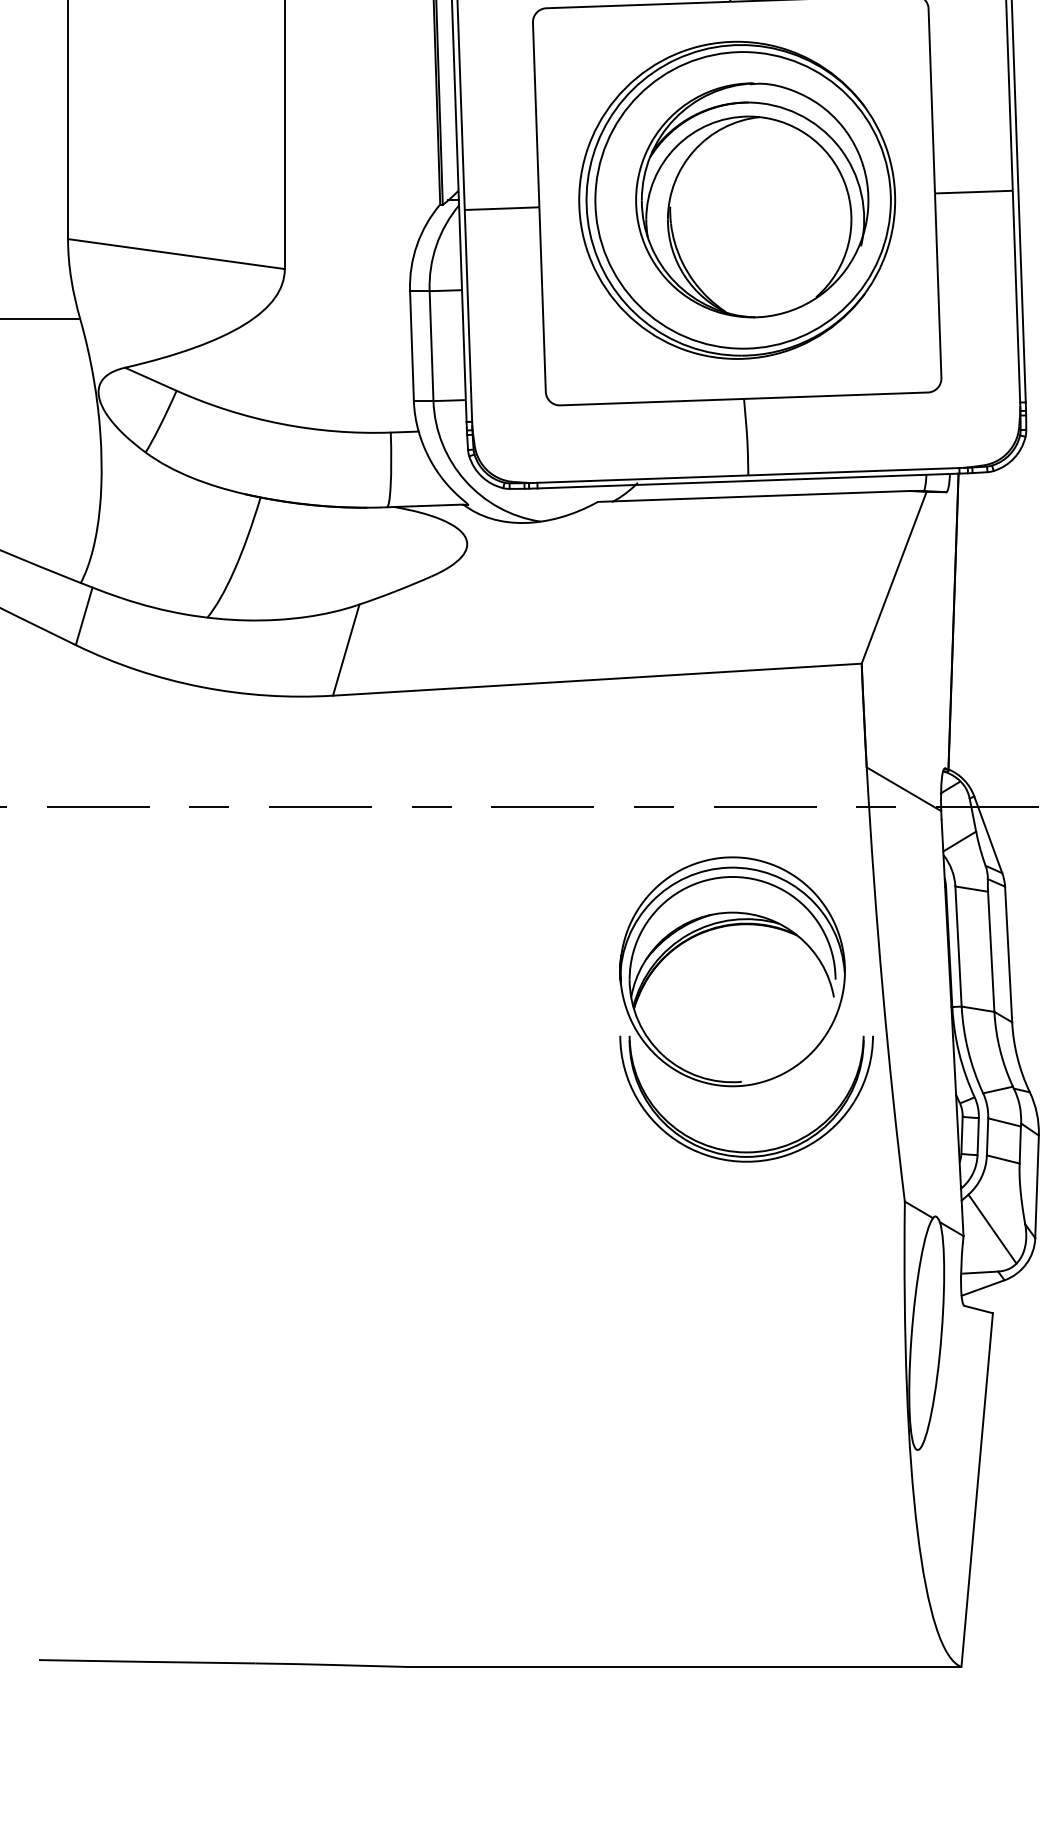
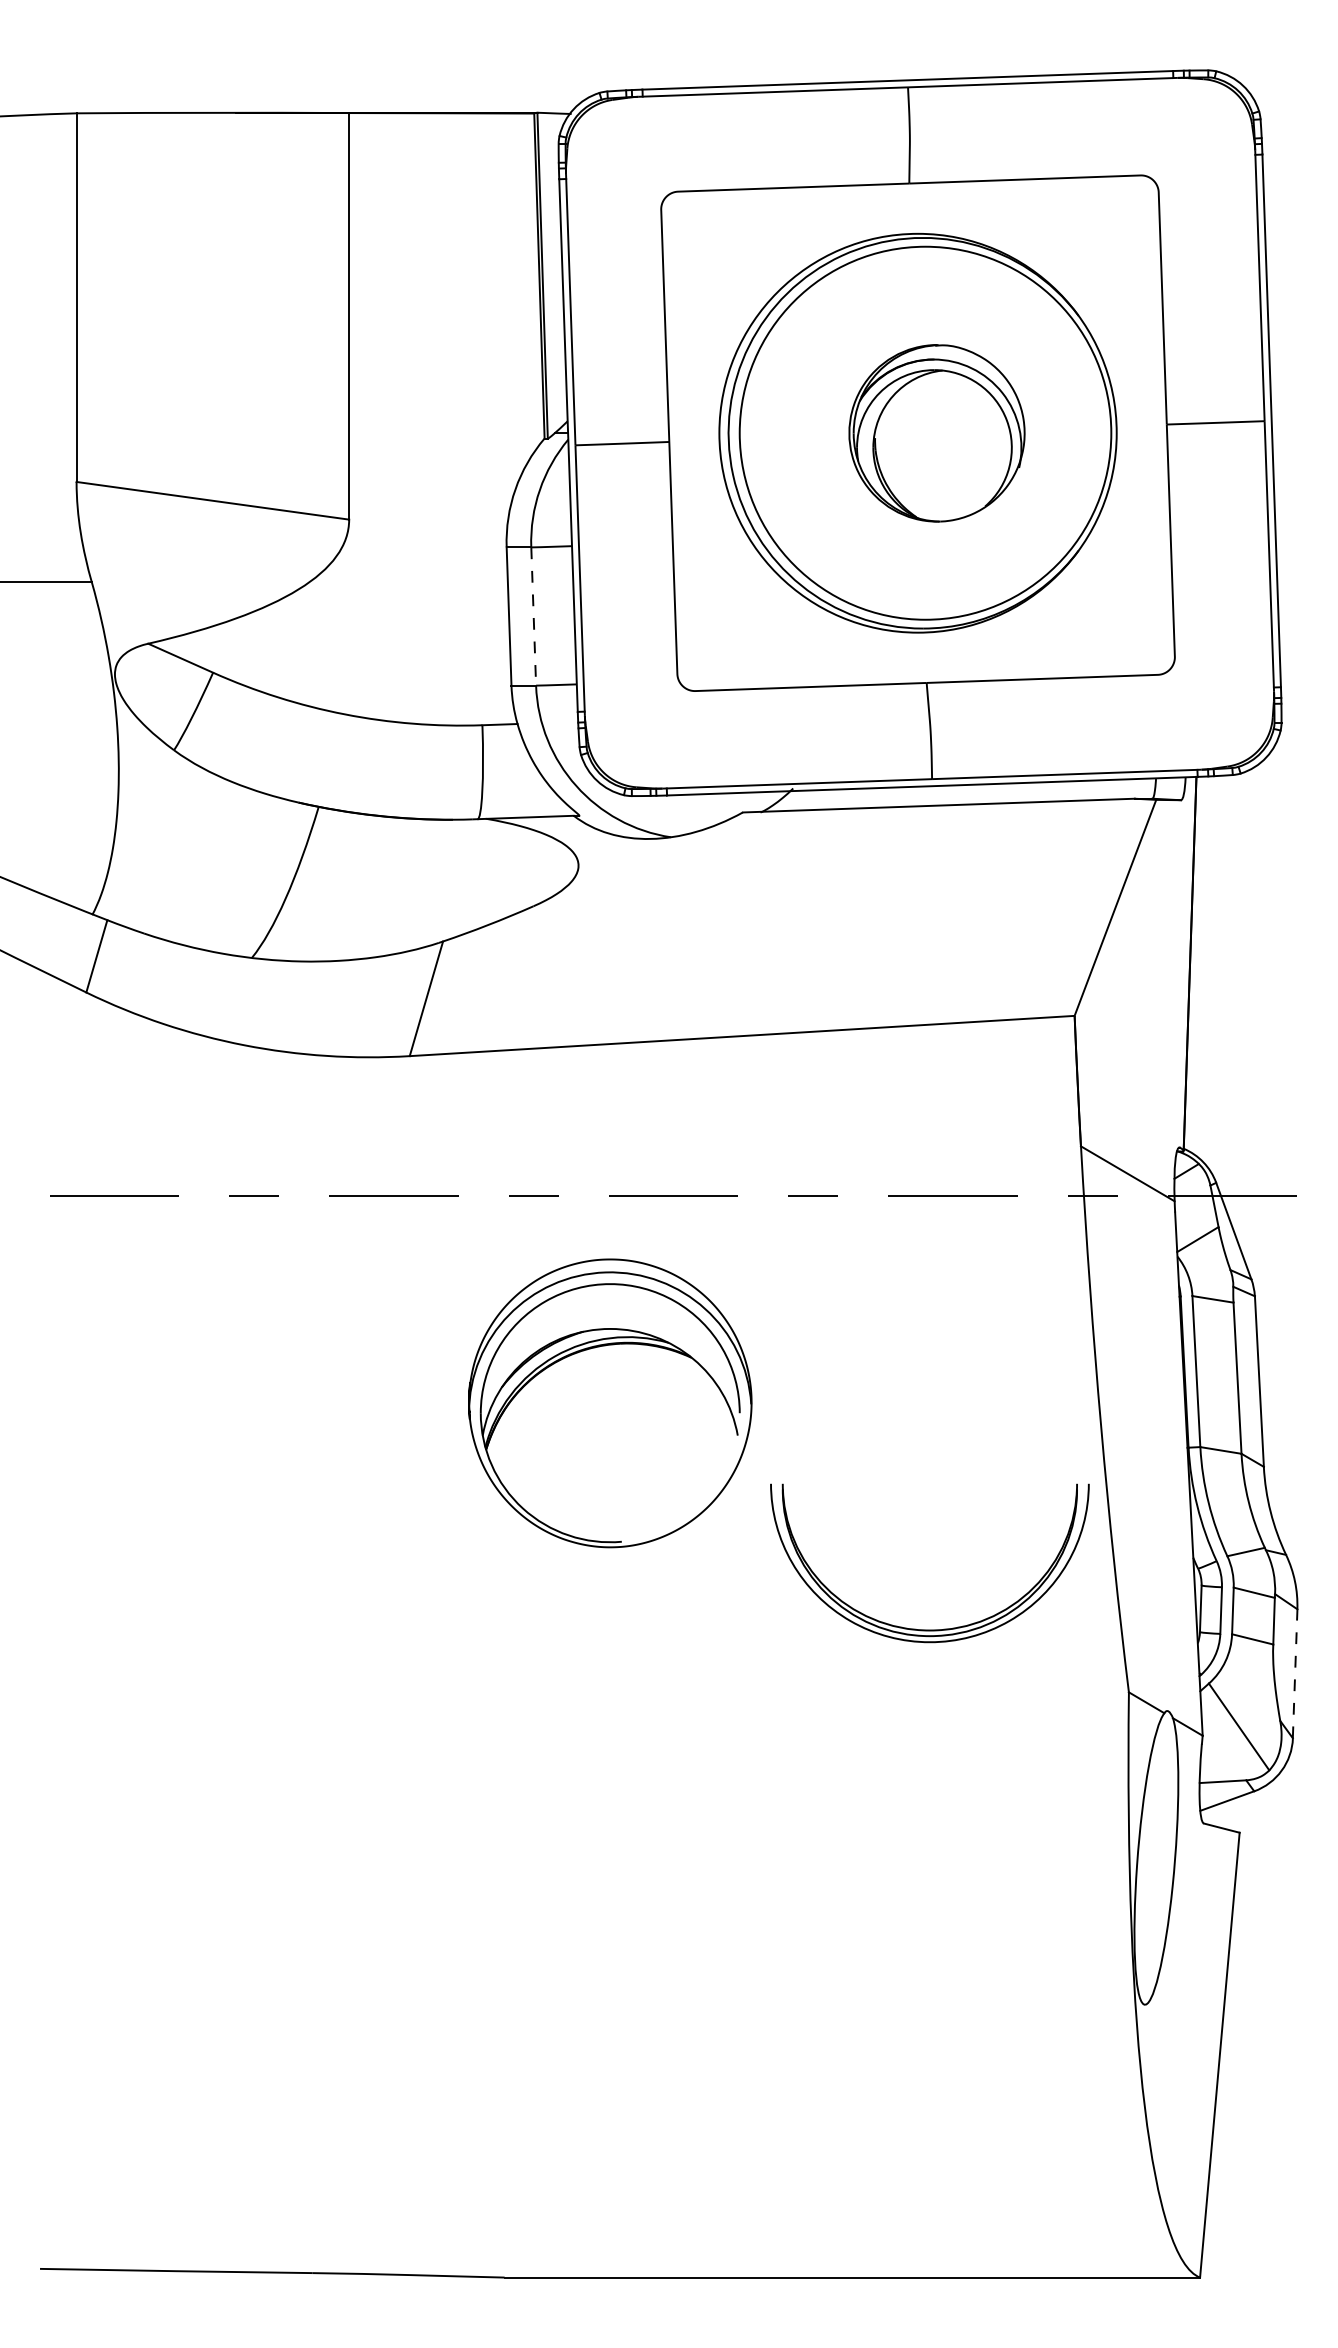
part: (751, 200) -> (936, 433), size x0.6
line: (431, 346) -> (533, 617), solid -> dashed
part: (732, 971) -> (610, 1403), moved
line: (1037, 1186) -> (1295, 1673), solid -> dashed

